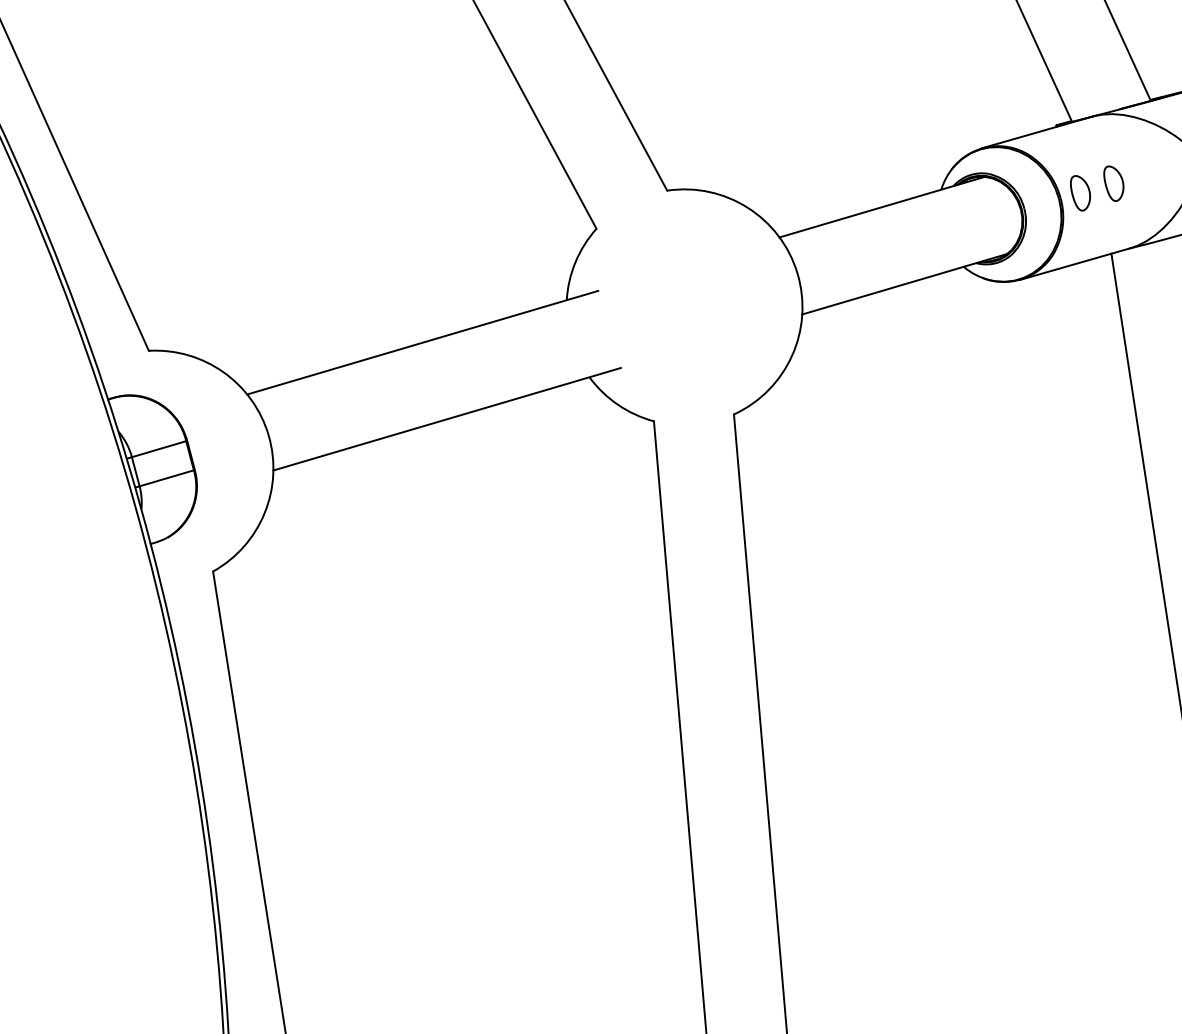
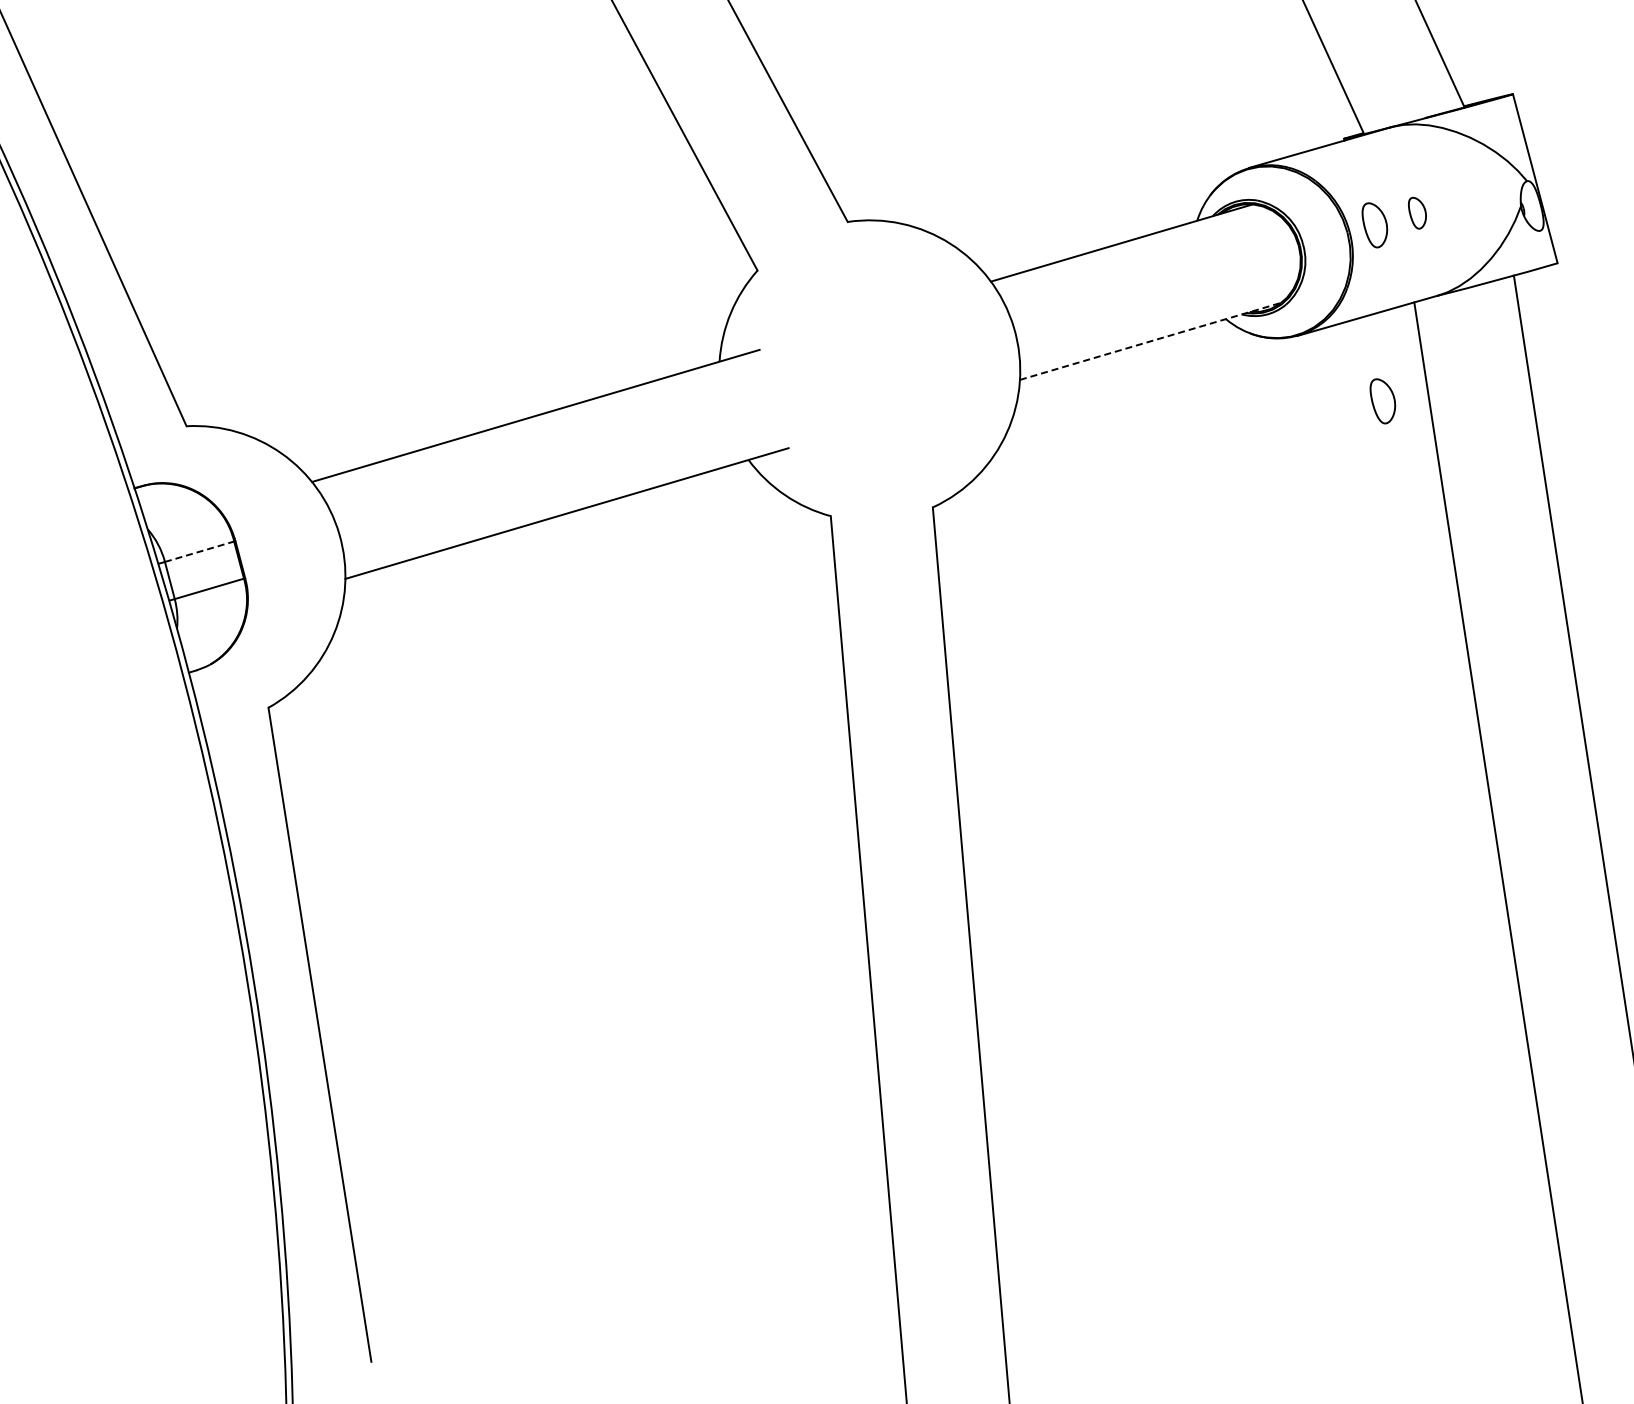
part: (1113, 184) -> (1417, 213), size x0.7
line: (905, 284) -> (1151, 341), solid -> dashed
part: (1086, 331) -> (1382, 401), added
line: (159, 449) -> (200, 551), solid -> dashed

